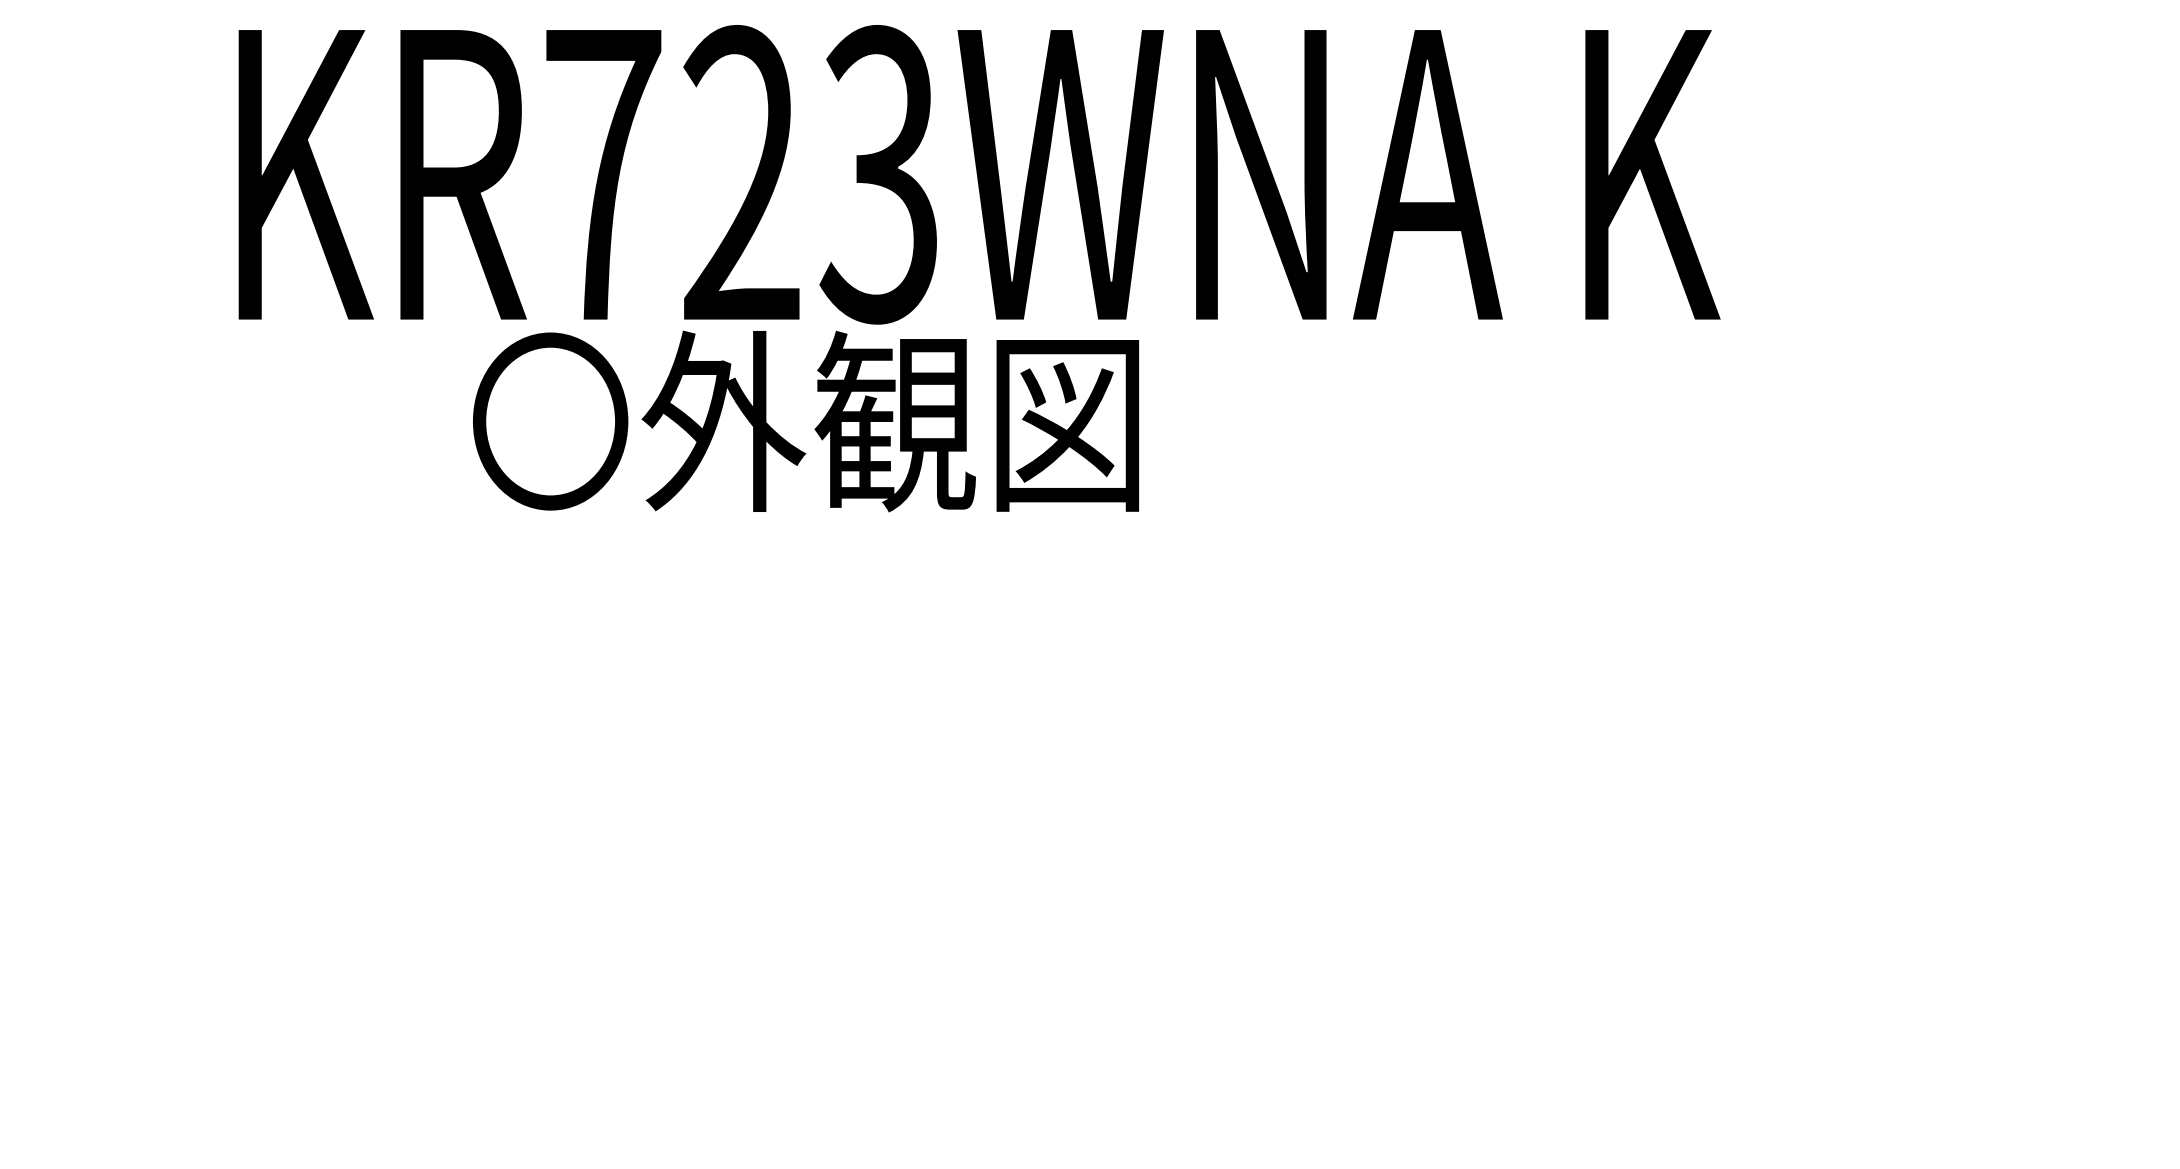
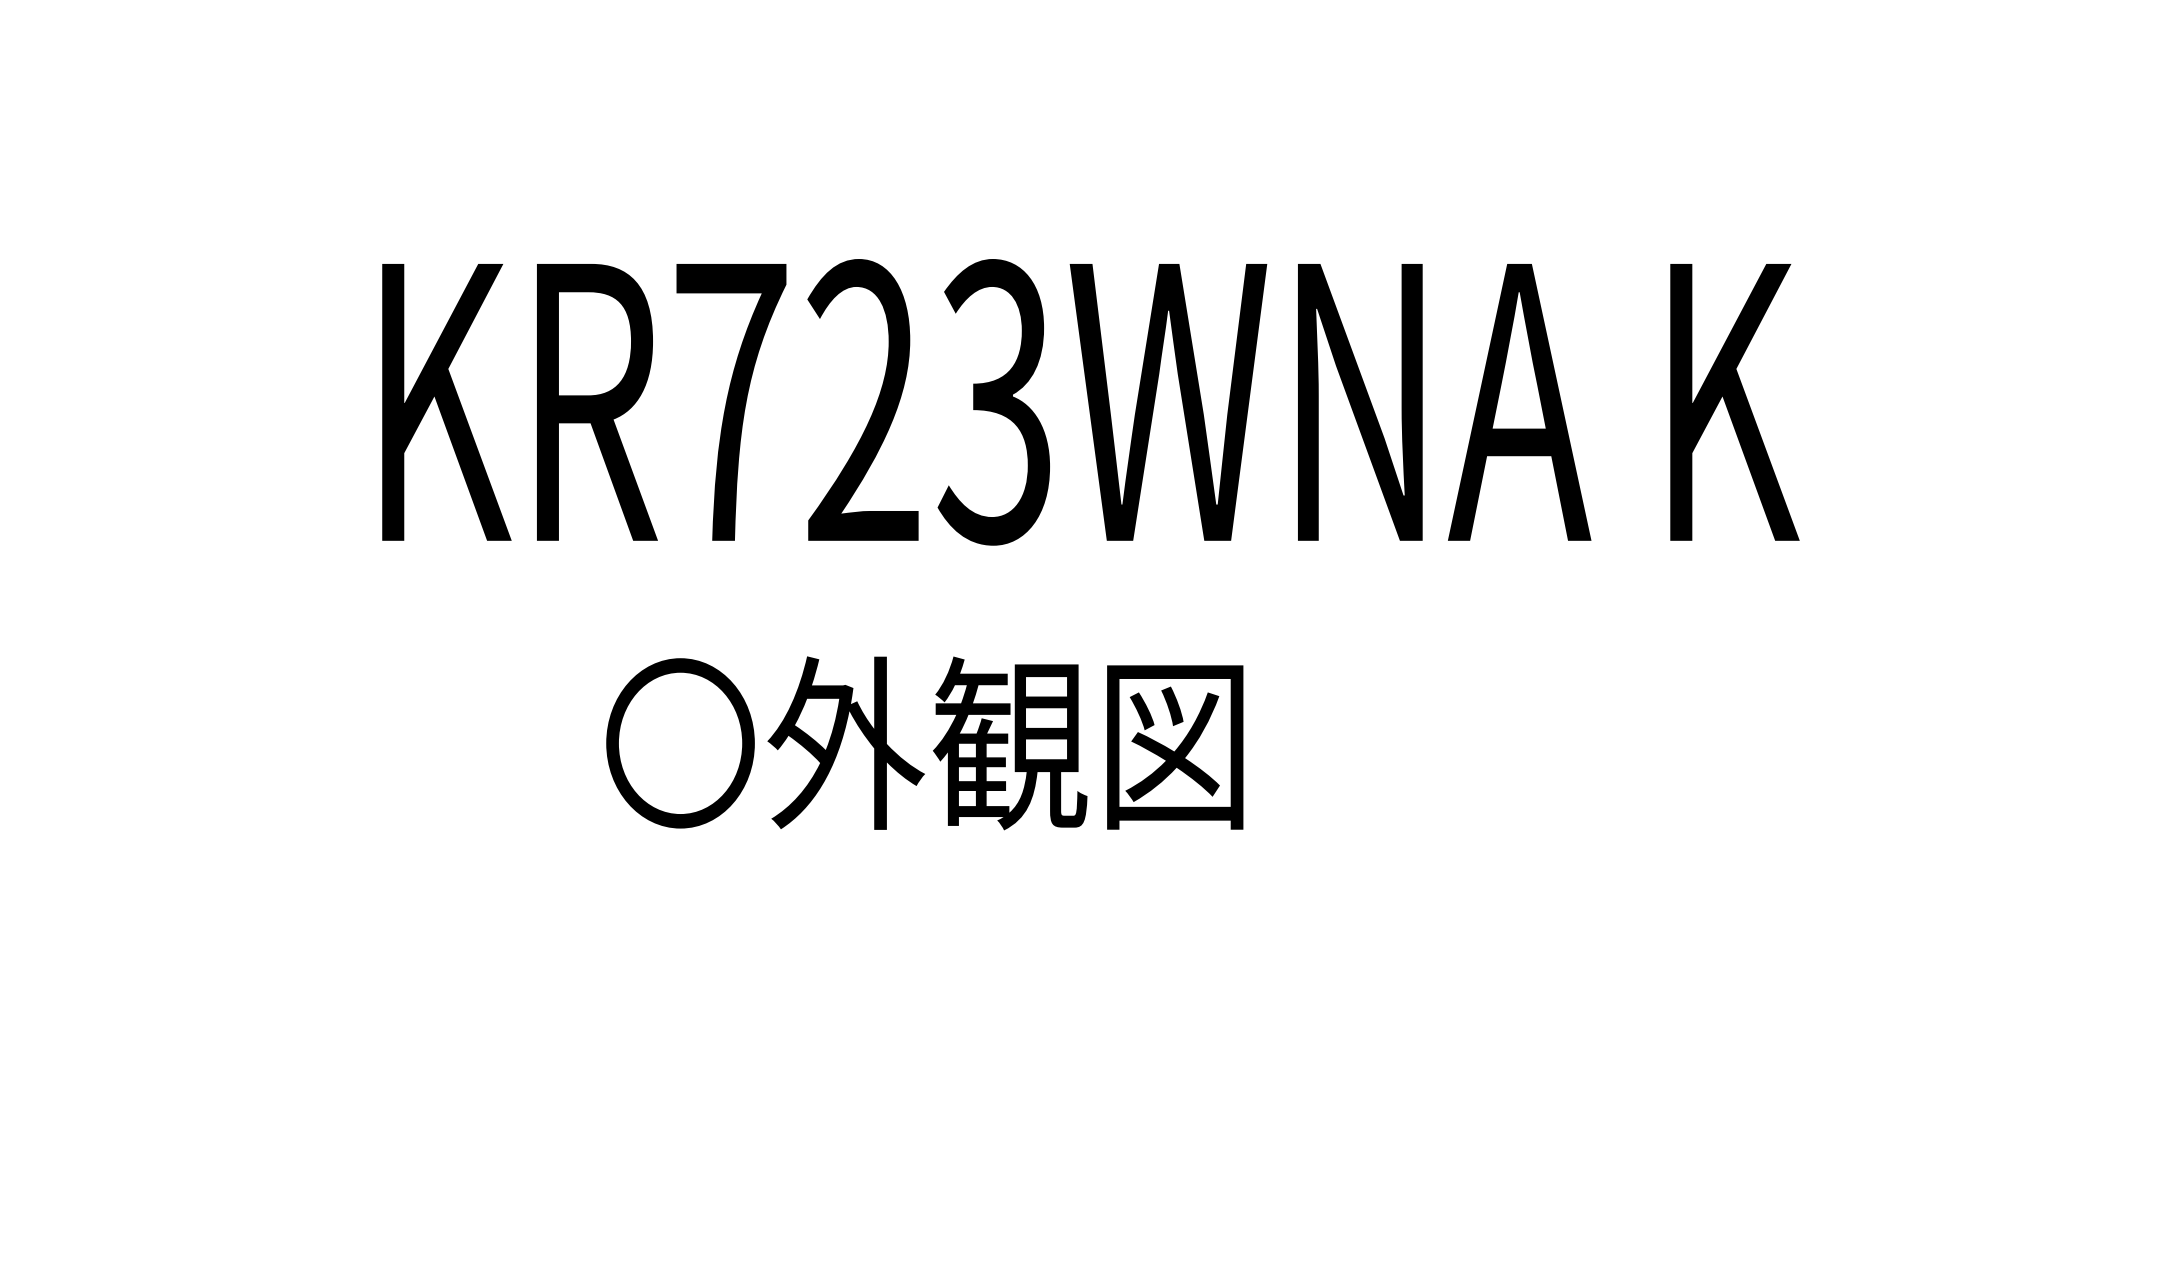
text: (805, 421) -> (924, 743), moved

